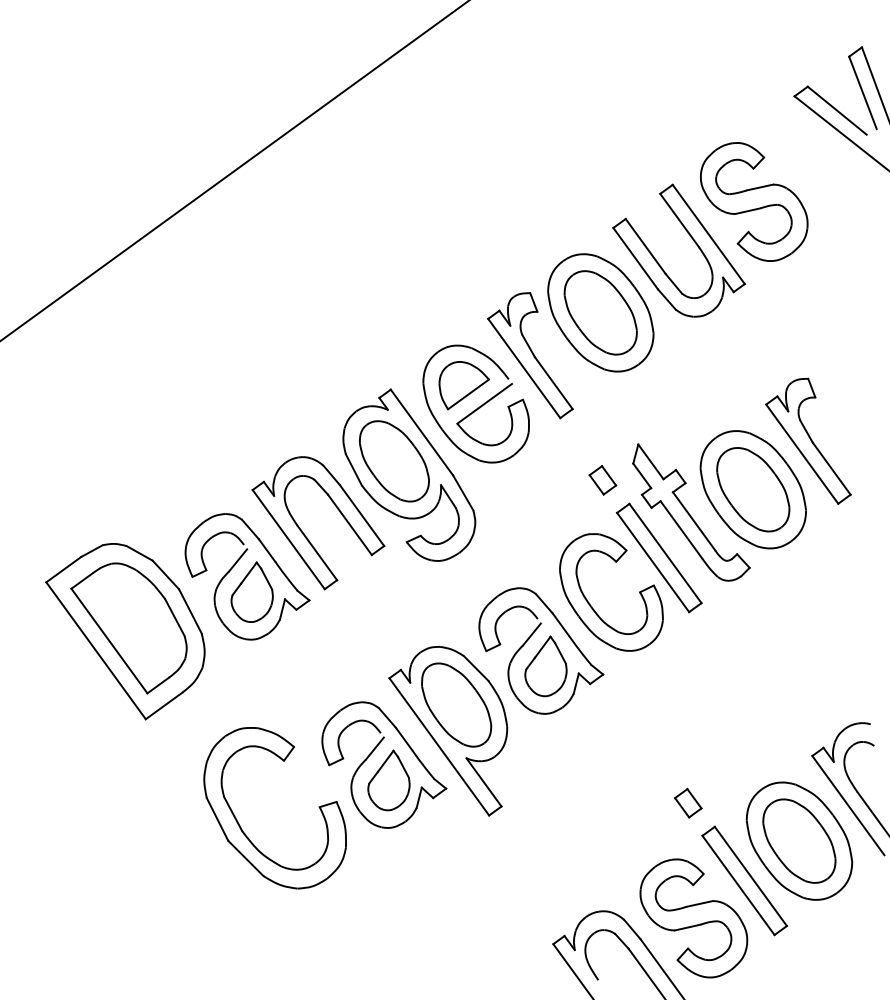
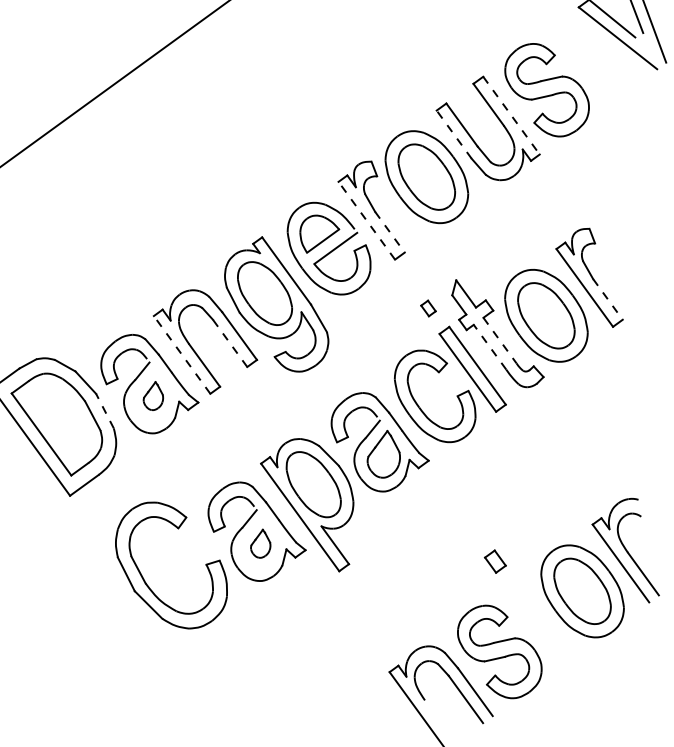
line: (709, 234) -> (512, 115), solid -> dashed
line: (635, 258) -> (454, 134), solid -> dashed
line: (523, 368) -> (366, 220), solid -> dashed
line: (554, 383) -> (390, 232), solid -> dashed
line: (832, 469) -> (608, 299), solid -> dashed
part: (602, 480) -> (428, 308), size x0.7
line: (694, 521) -> (500, 340), solid -> dashed
line: (349, 524) -> (229, 343), solid -> dashed
line: (681, 529) -> (490, 347), solid -> dashed
line: (288, 539) -> (181, 354), solid -> dashed
part: (251, 591) -> (152, 395), size x0.6
line: (190, 611) -> (105, 411), solid -> dashed
part: (388, 780) -> (260, 543), size x0.6
part: (744, 880) -> (539, 622), removed

